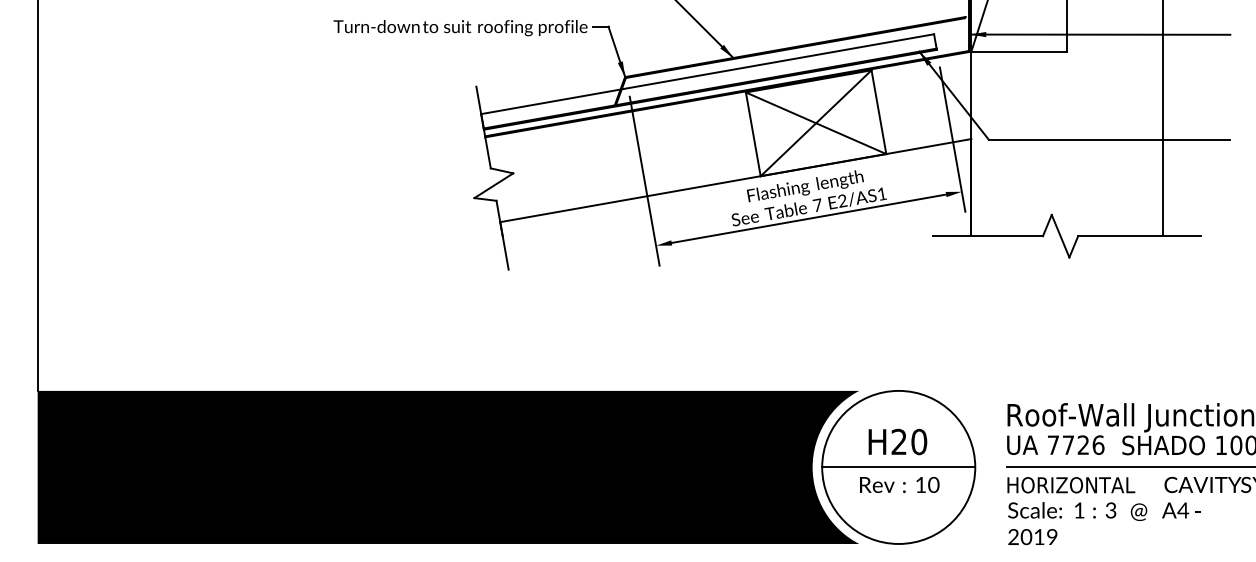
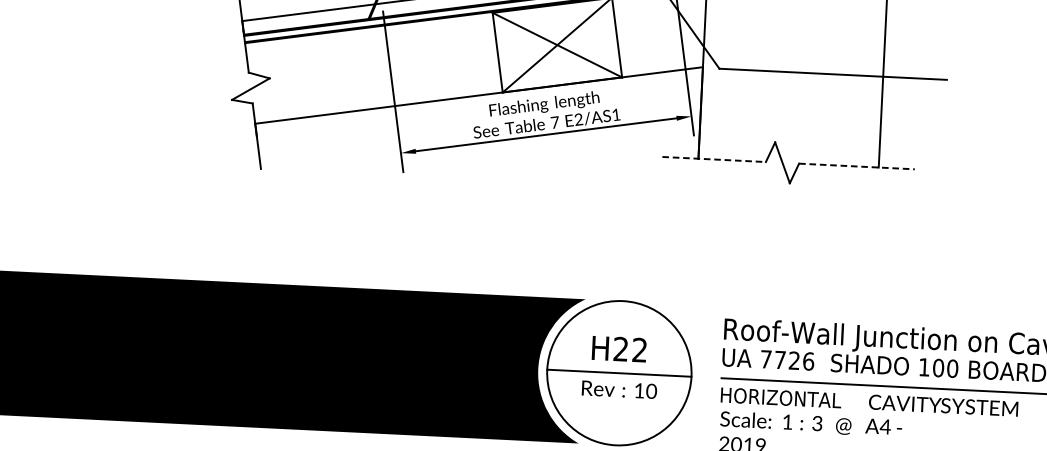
line: (988, 236) -> (714, 159), solid -> dashed
line: (1140, 236) -> (857, 166), solid -> dashed
text: (919, 441) -> (640, 349), H20 -> H22

